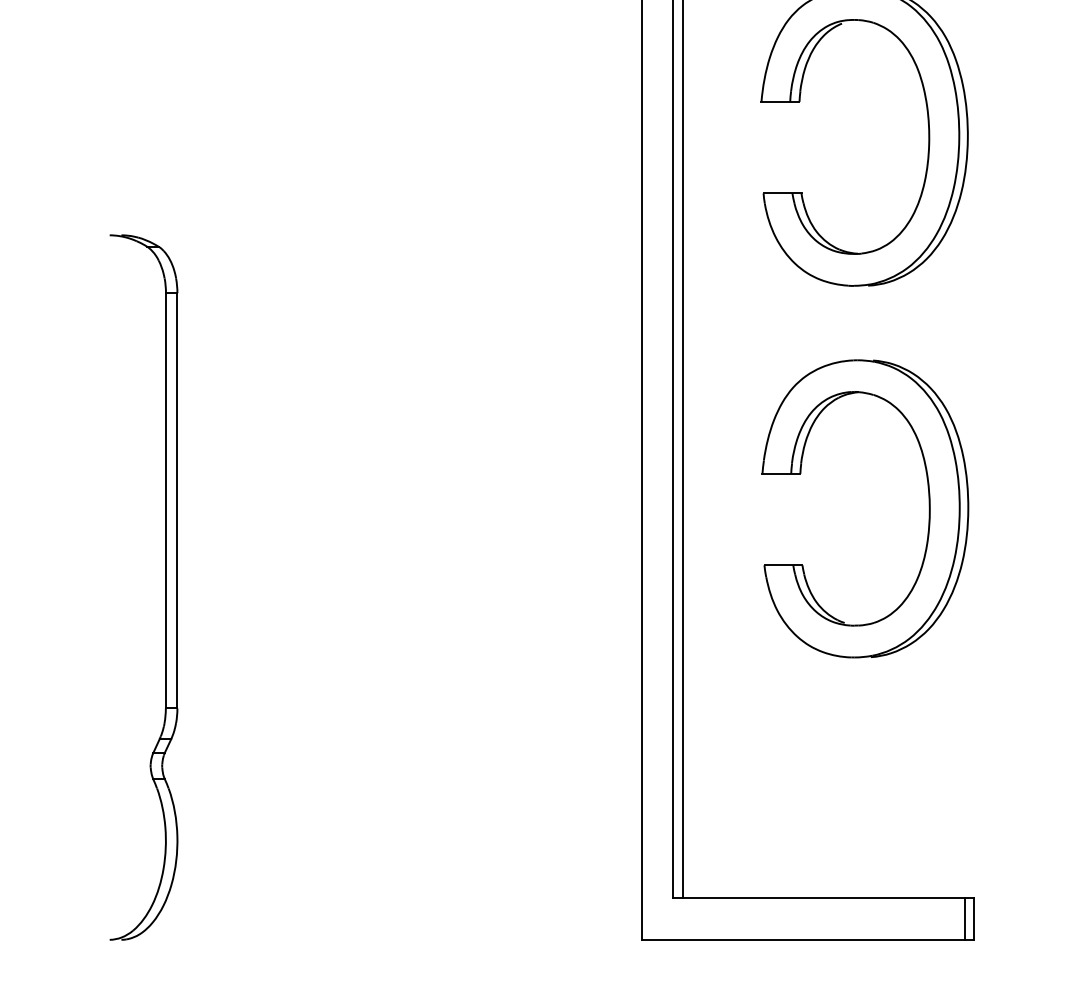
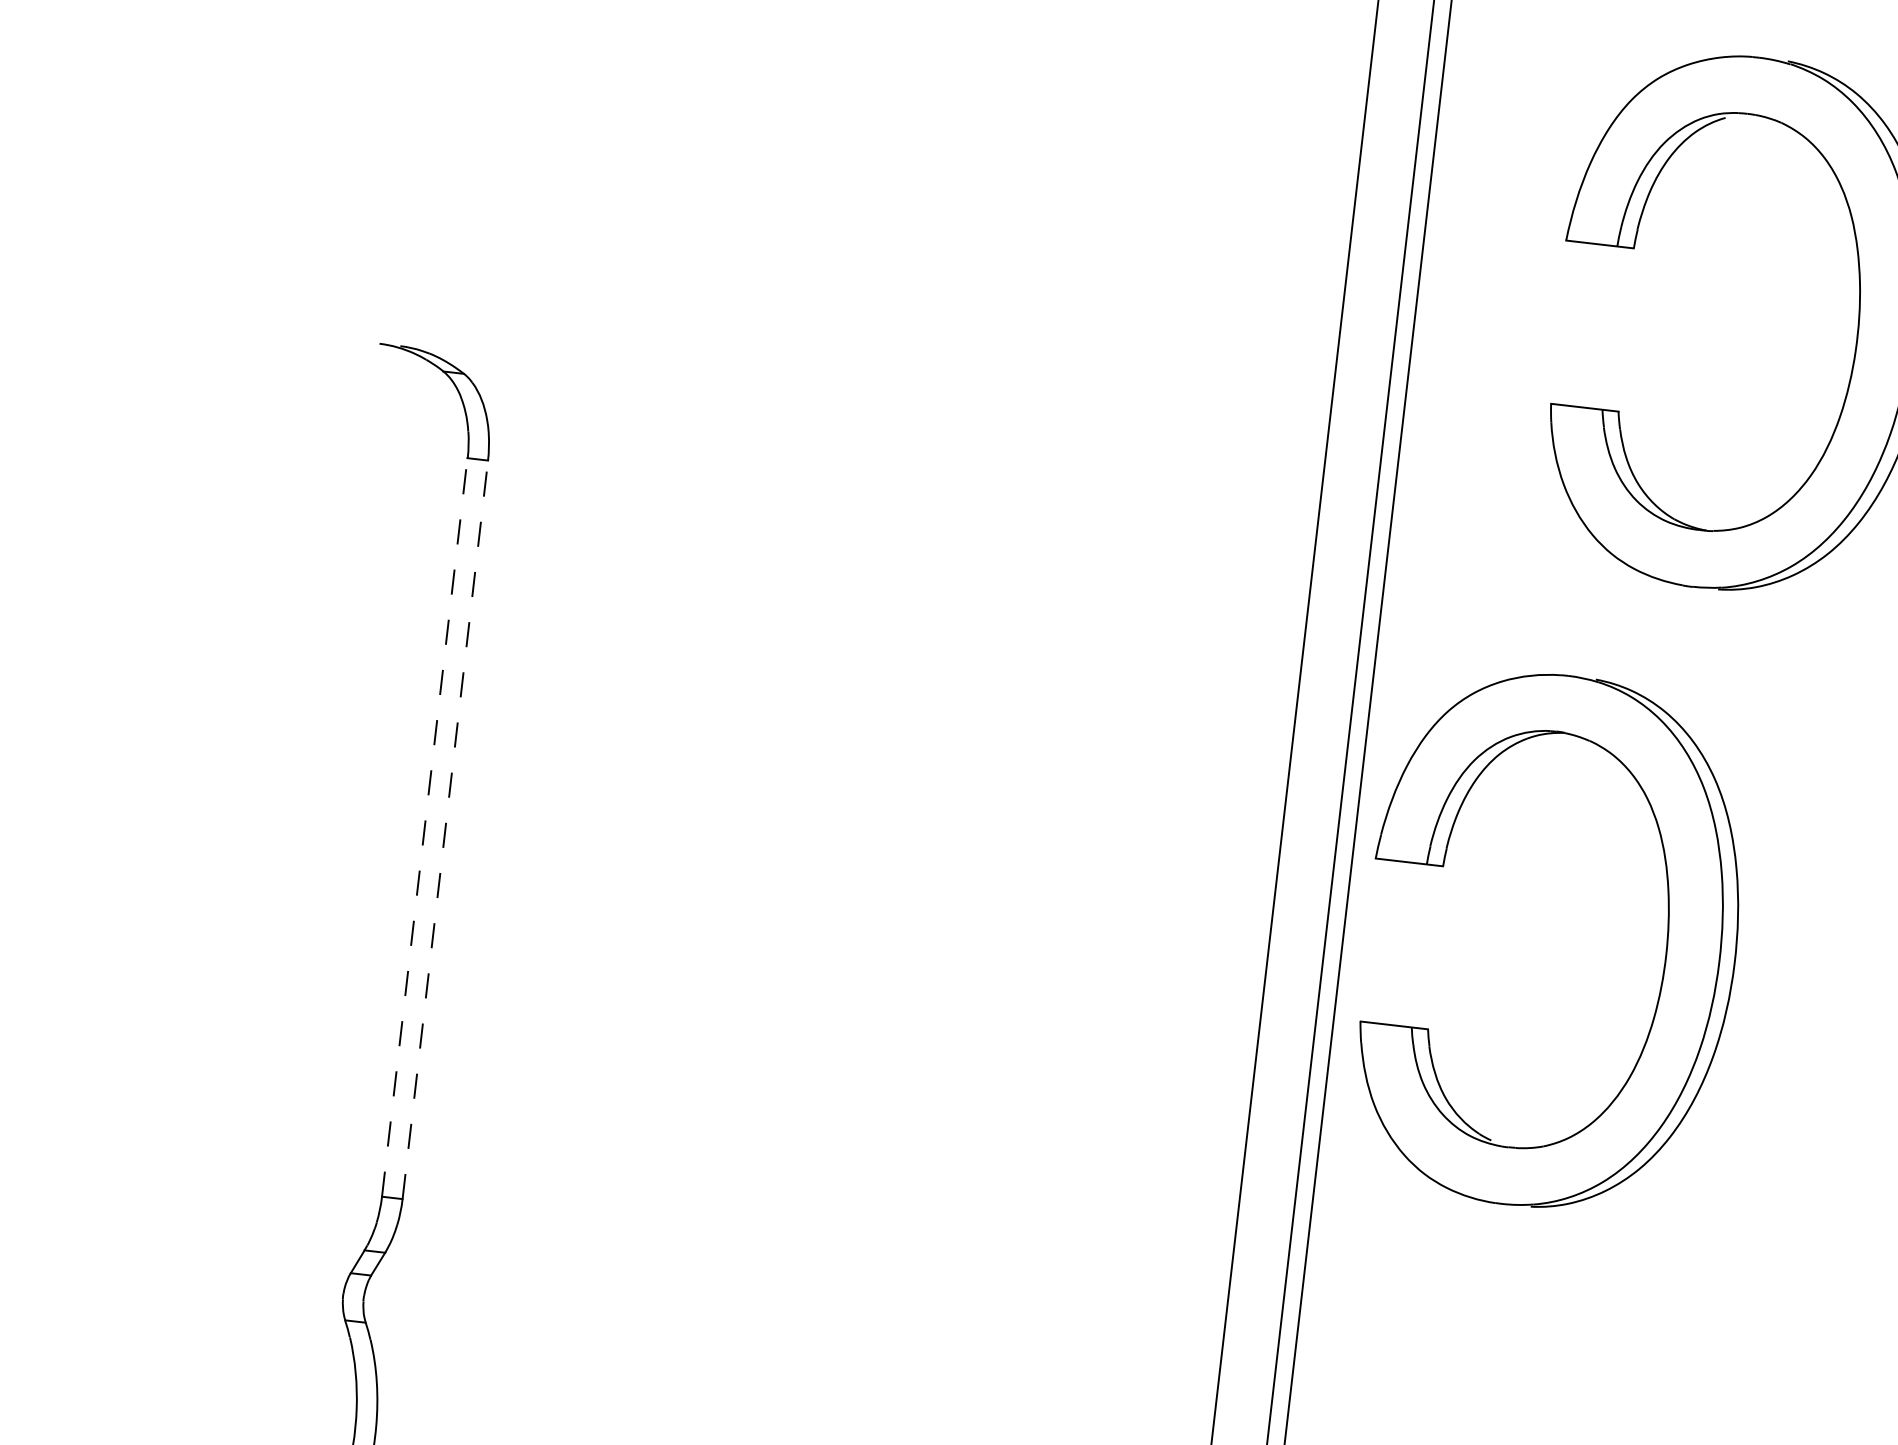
line: (165, 500) -> (424, 826), solid -> dashed
line: (177, 500) -> (445, 829), solid -> dashed
part: (928, 507) -> (1664, 952), moved

